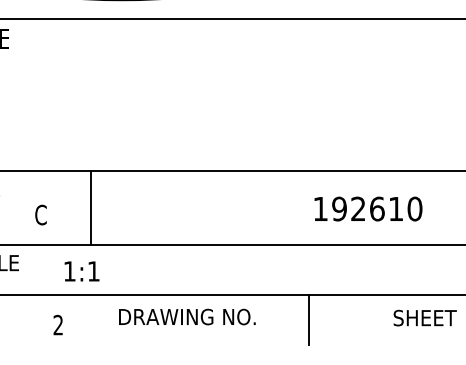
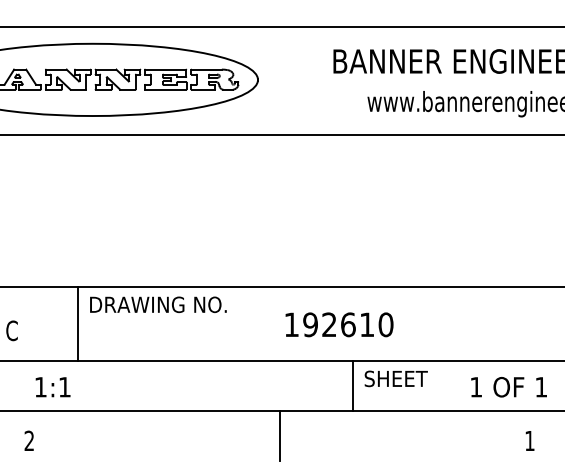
line: (91, 207) -> (78, 323), moved
line: (382, 269) -> (353, 385), added
text: (187, 316) -> (158, 304), moved
text: (424, 317) -> (395, 378), moved

